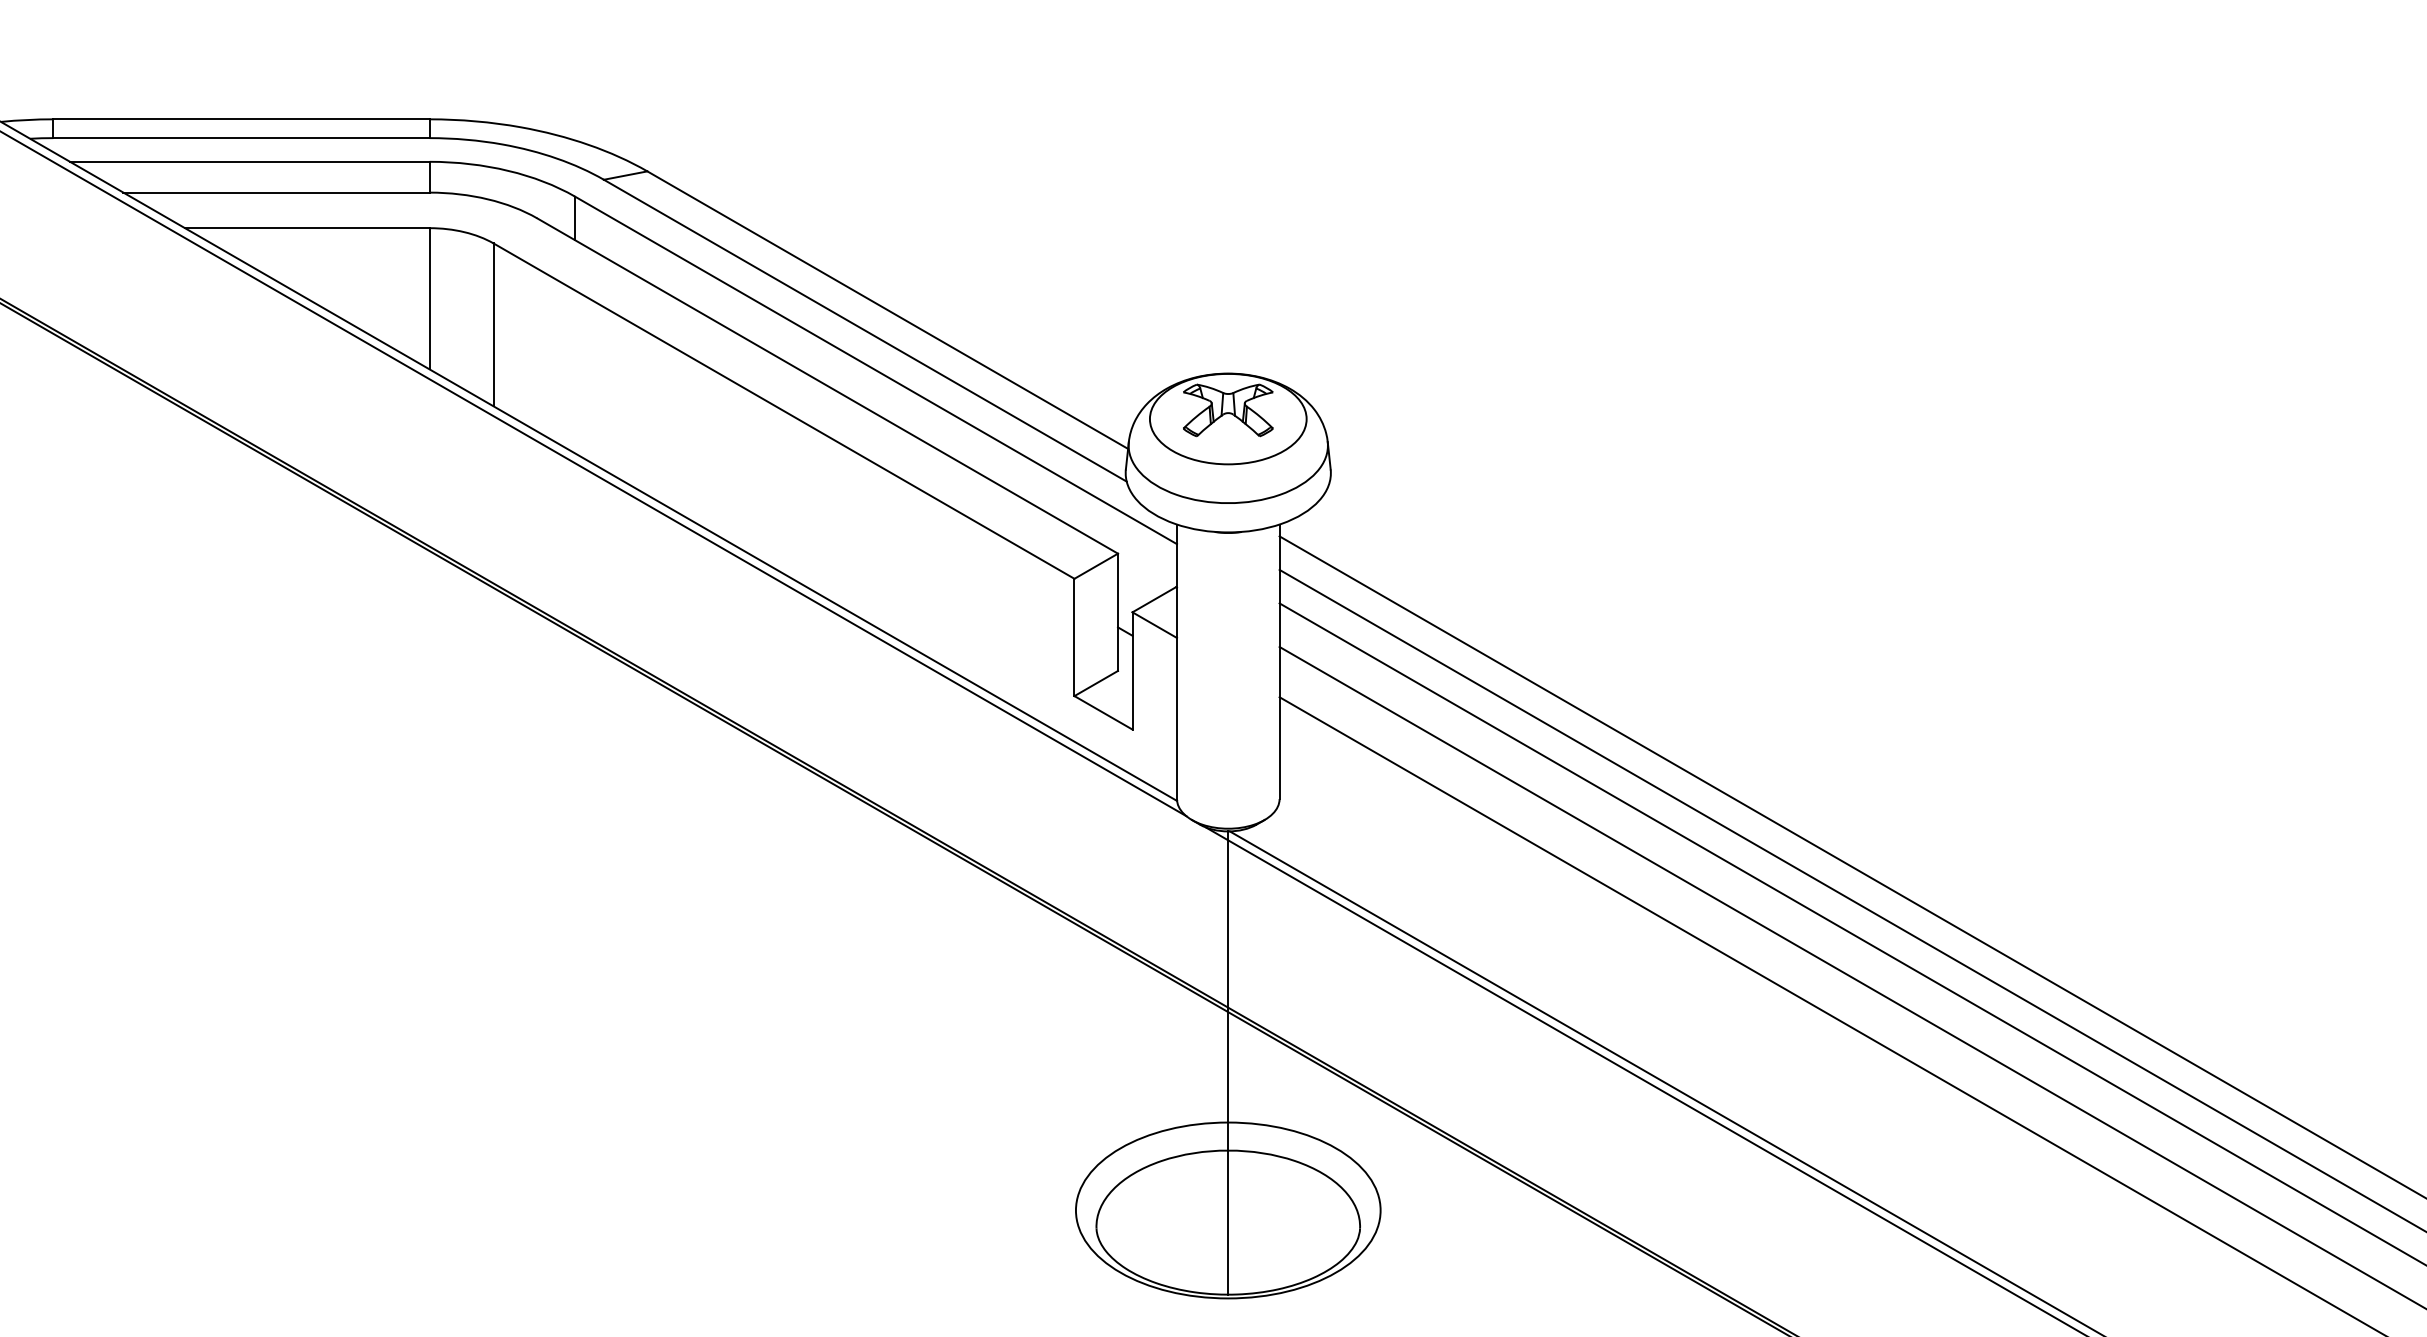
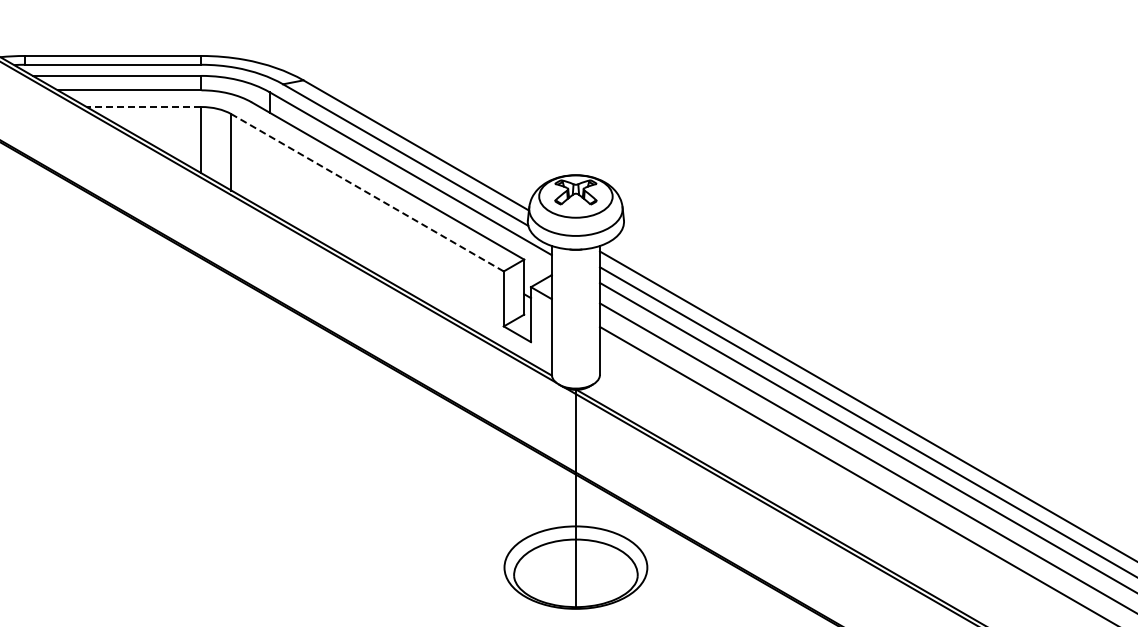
line: (306, 229) -> (143, 107), solid -> dashed
line: (783, 410) -> (367, 192), solid -> dashed

